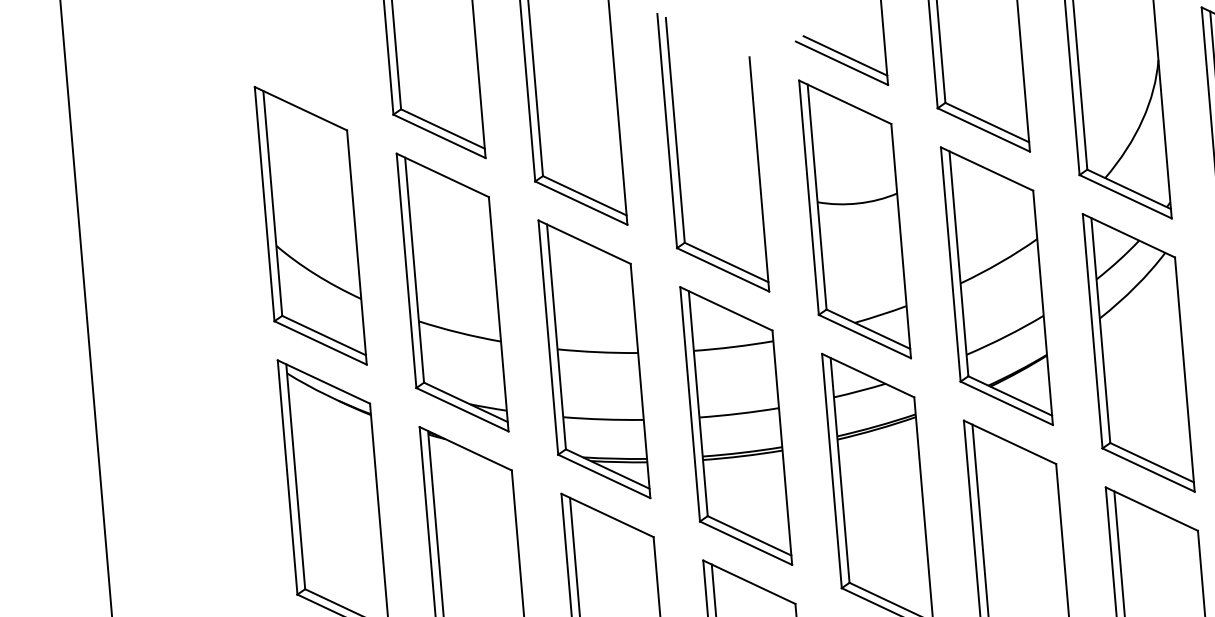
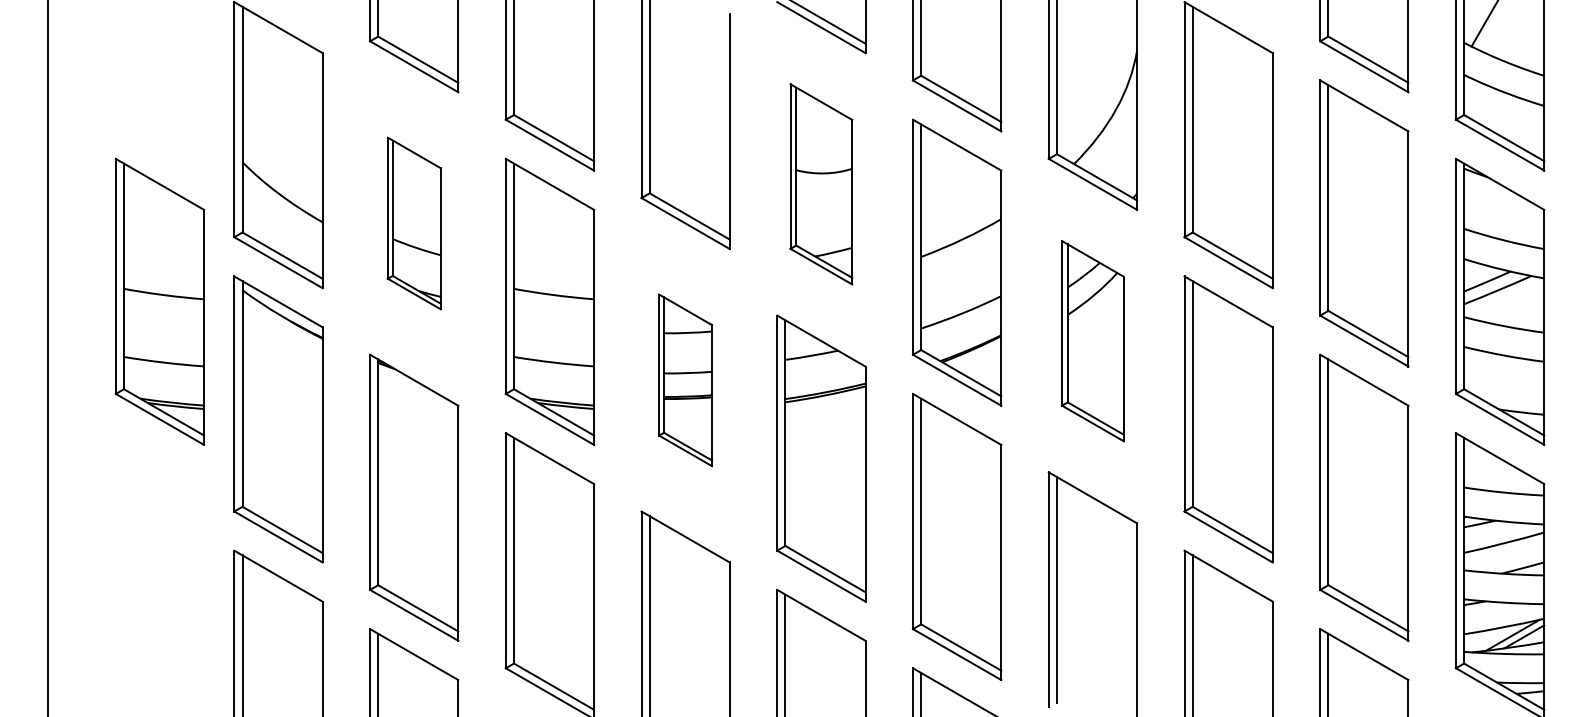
part: (855, 219) -> (821, 184), size x0.7
part: (452, 292) -> (414, 223), size x0.6
part: (1138, 353) -> (1092, 341), size x0.7
part: (205, 391) -> (159, 301), added
part: (736, 426) -> (685, 380), size x0.6

